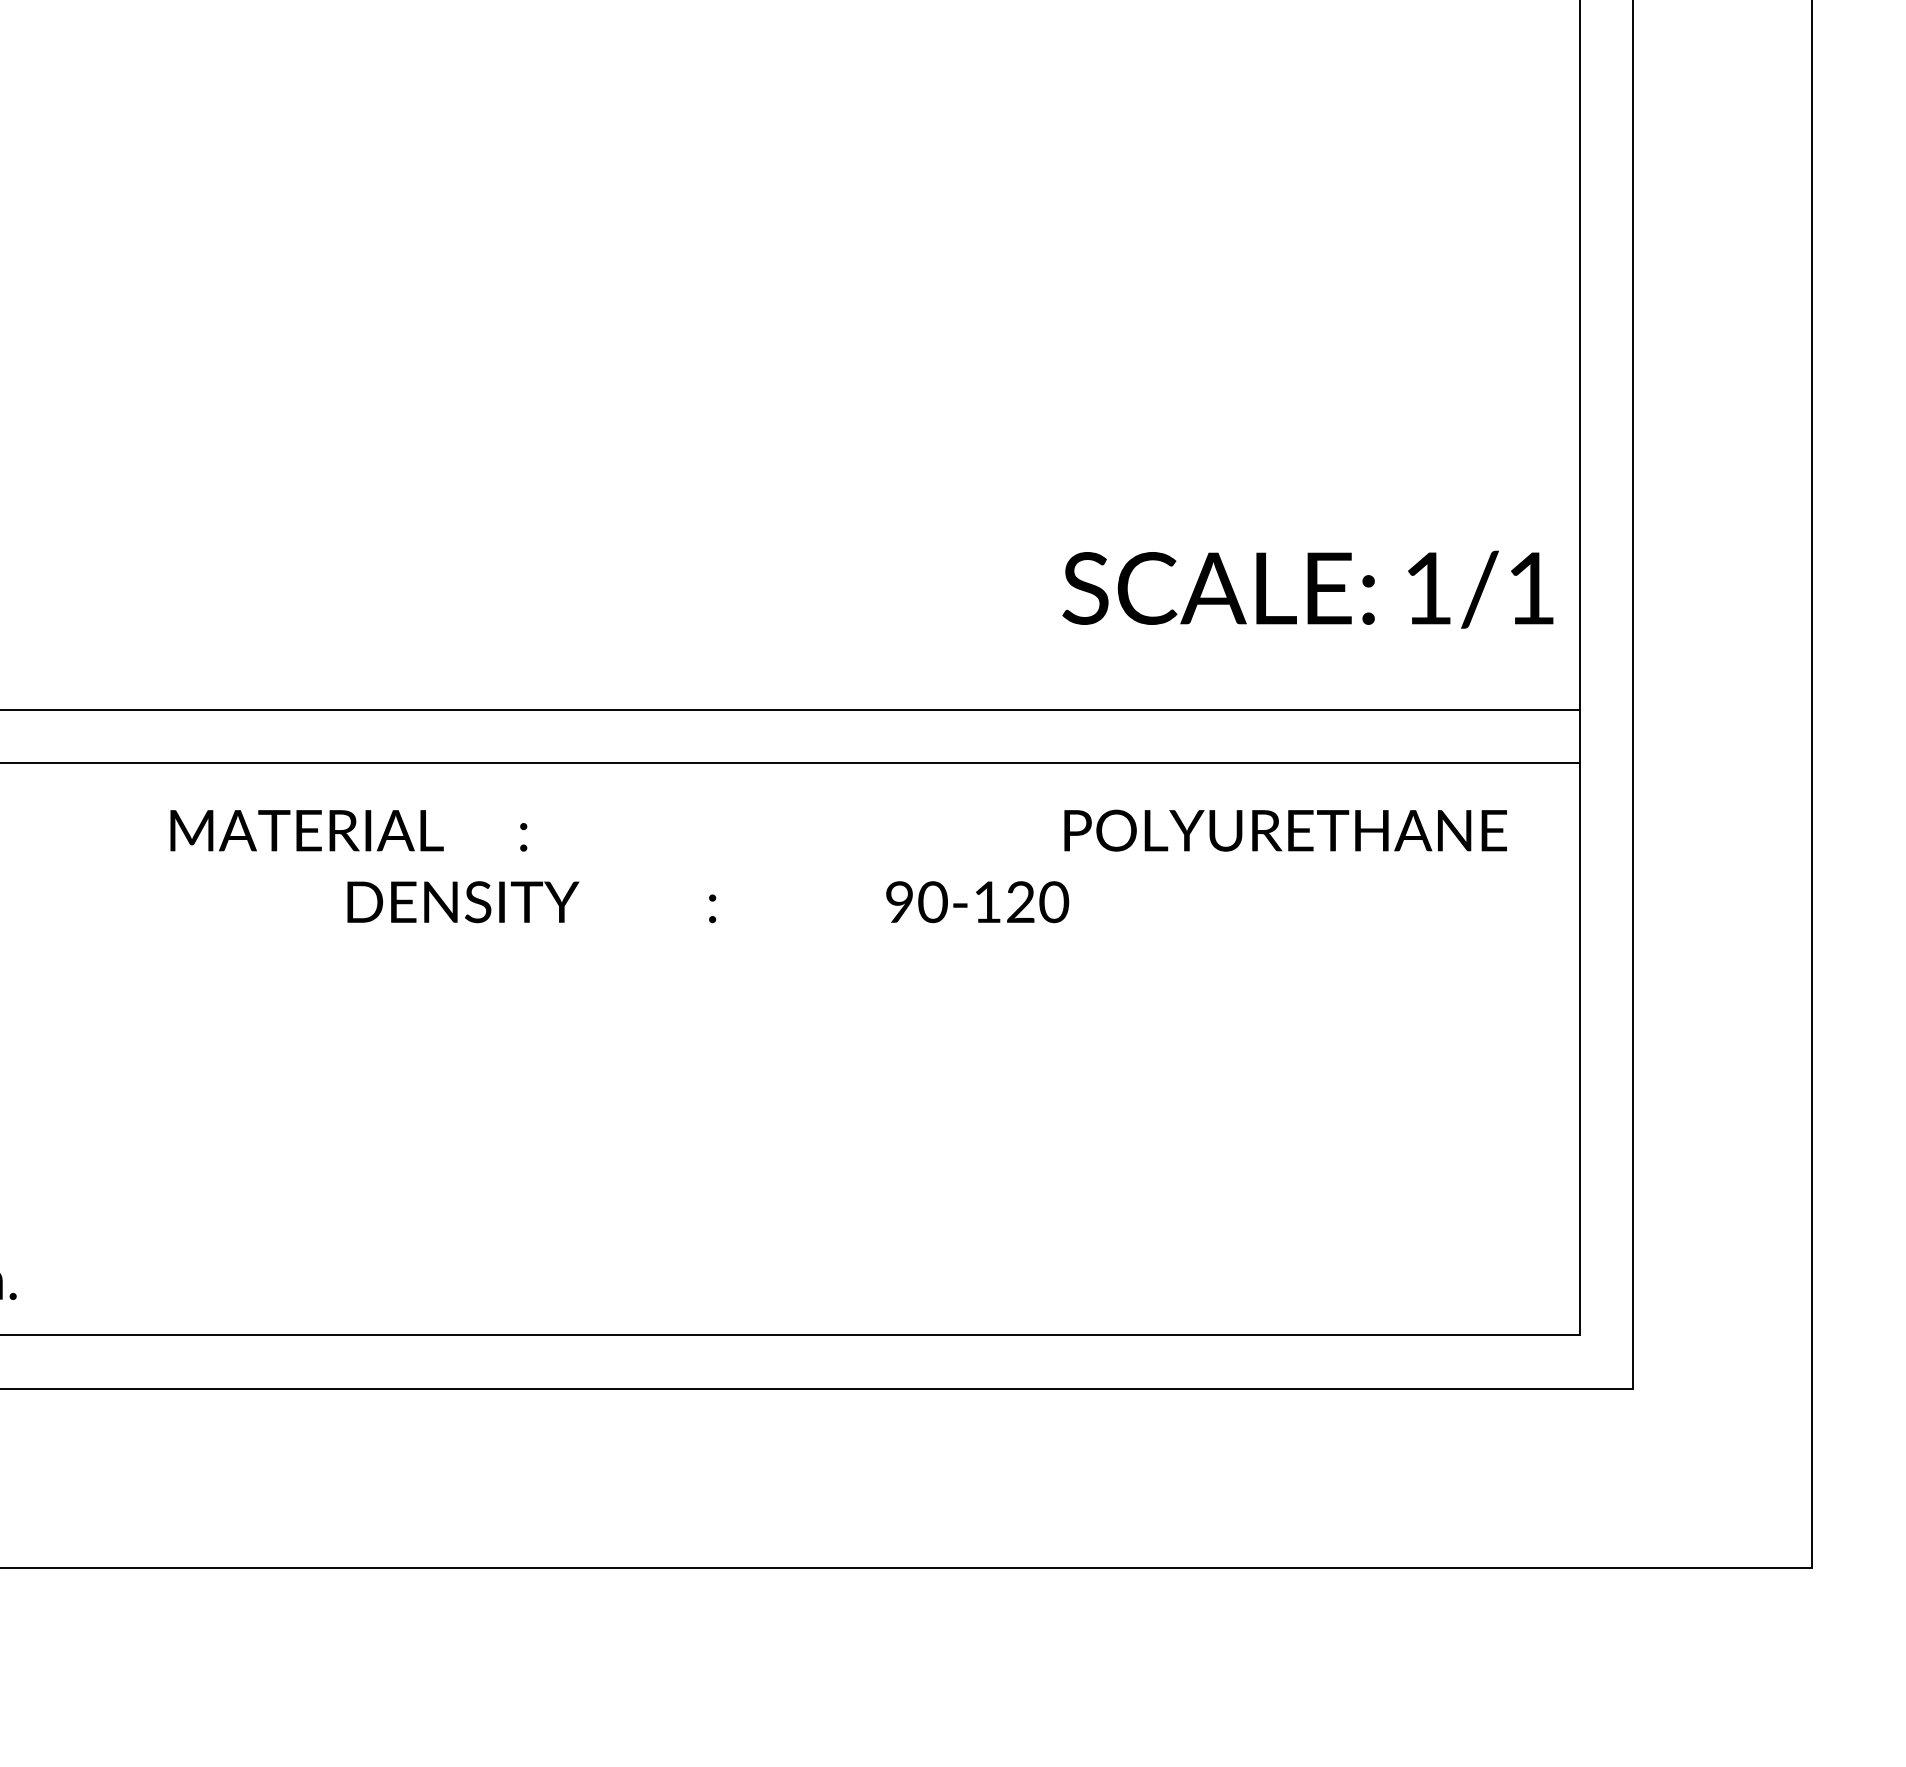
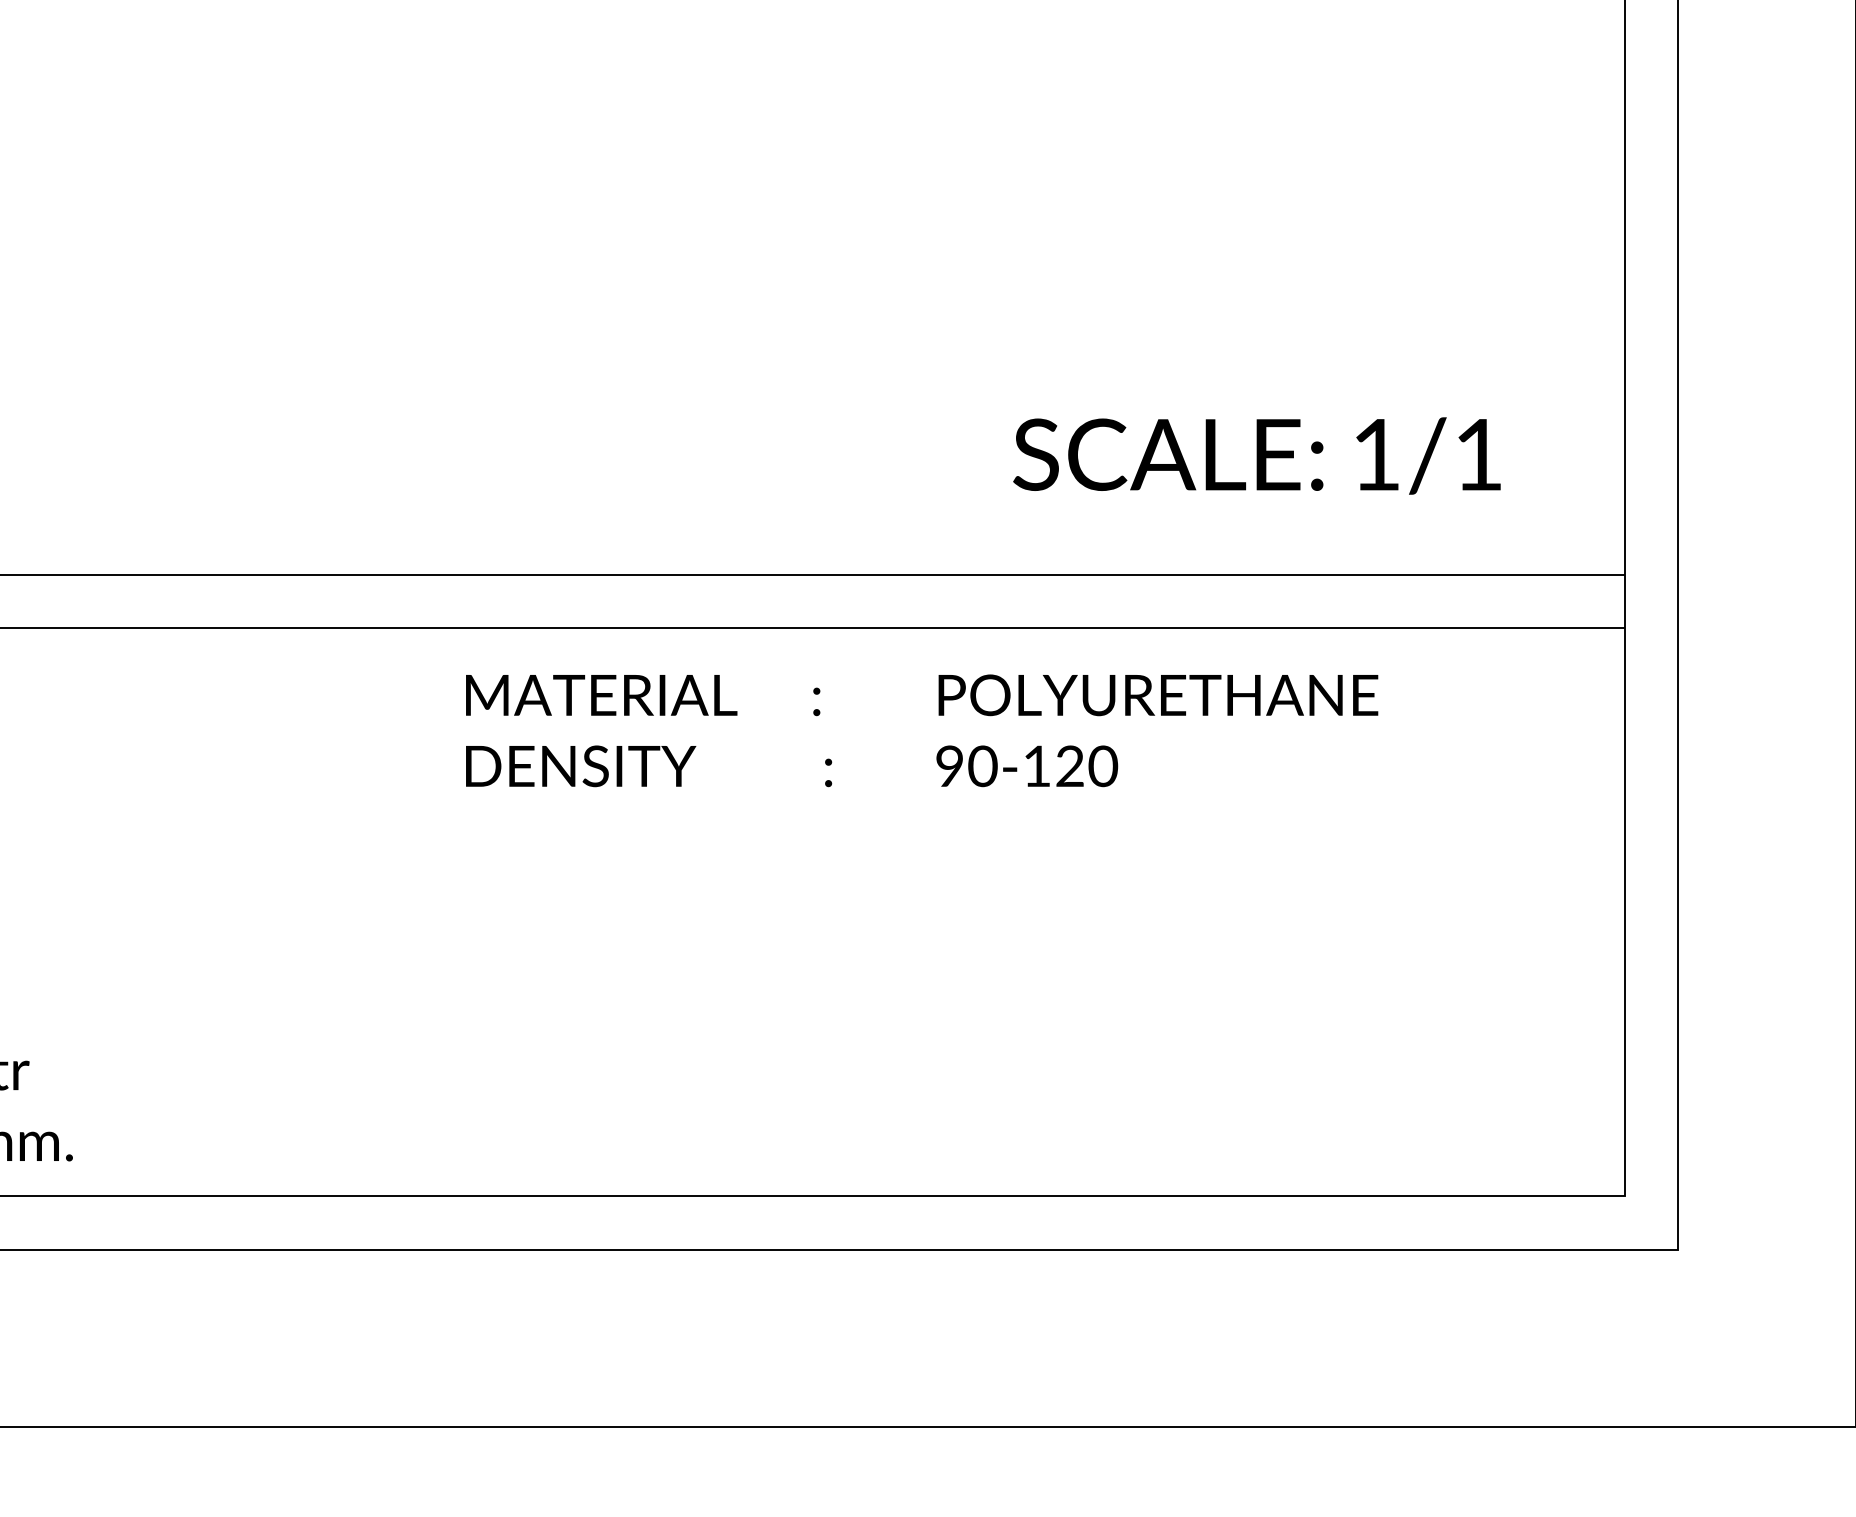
text: (1307, 589) -> (1256, 455), moved
text: (348, 830) -> (642, 695), moved
text: (1285, 830) -> (1158, 695), moved
text: (531, 902) -> (648, 766), moved

